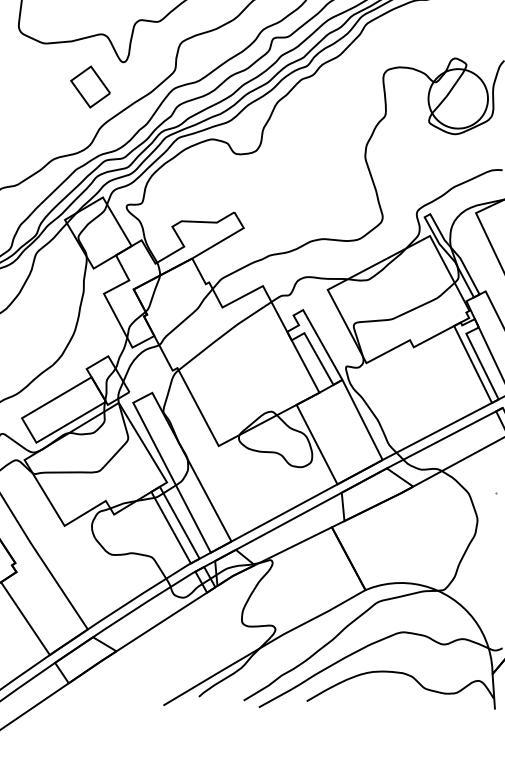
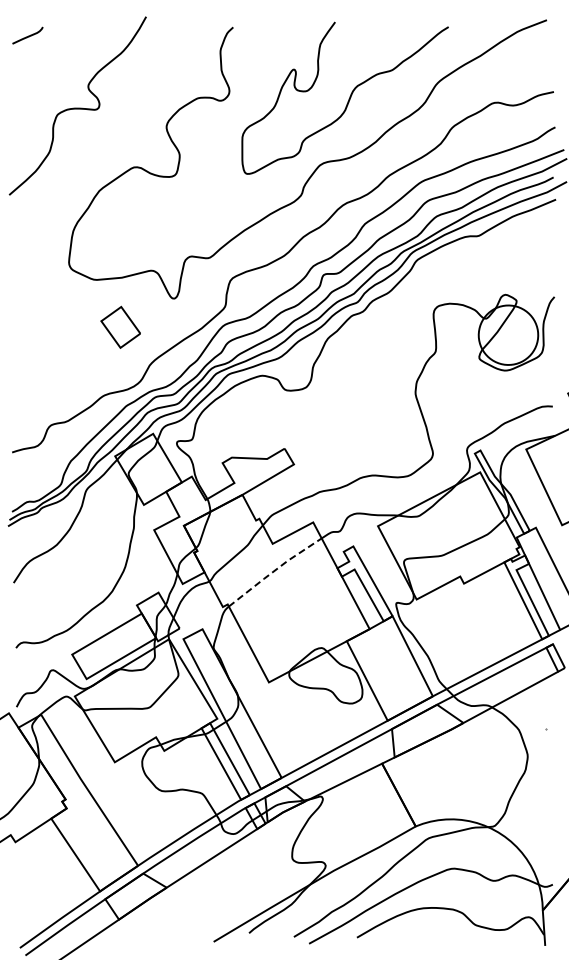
part: (90, 86) -> (120, 326), moved
line: (224, 334) -> (274, 570), solid -> dashed

